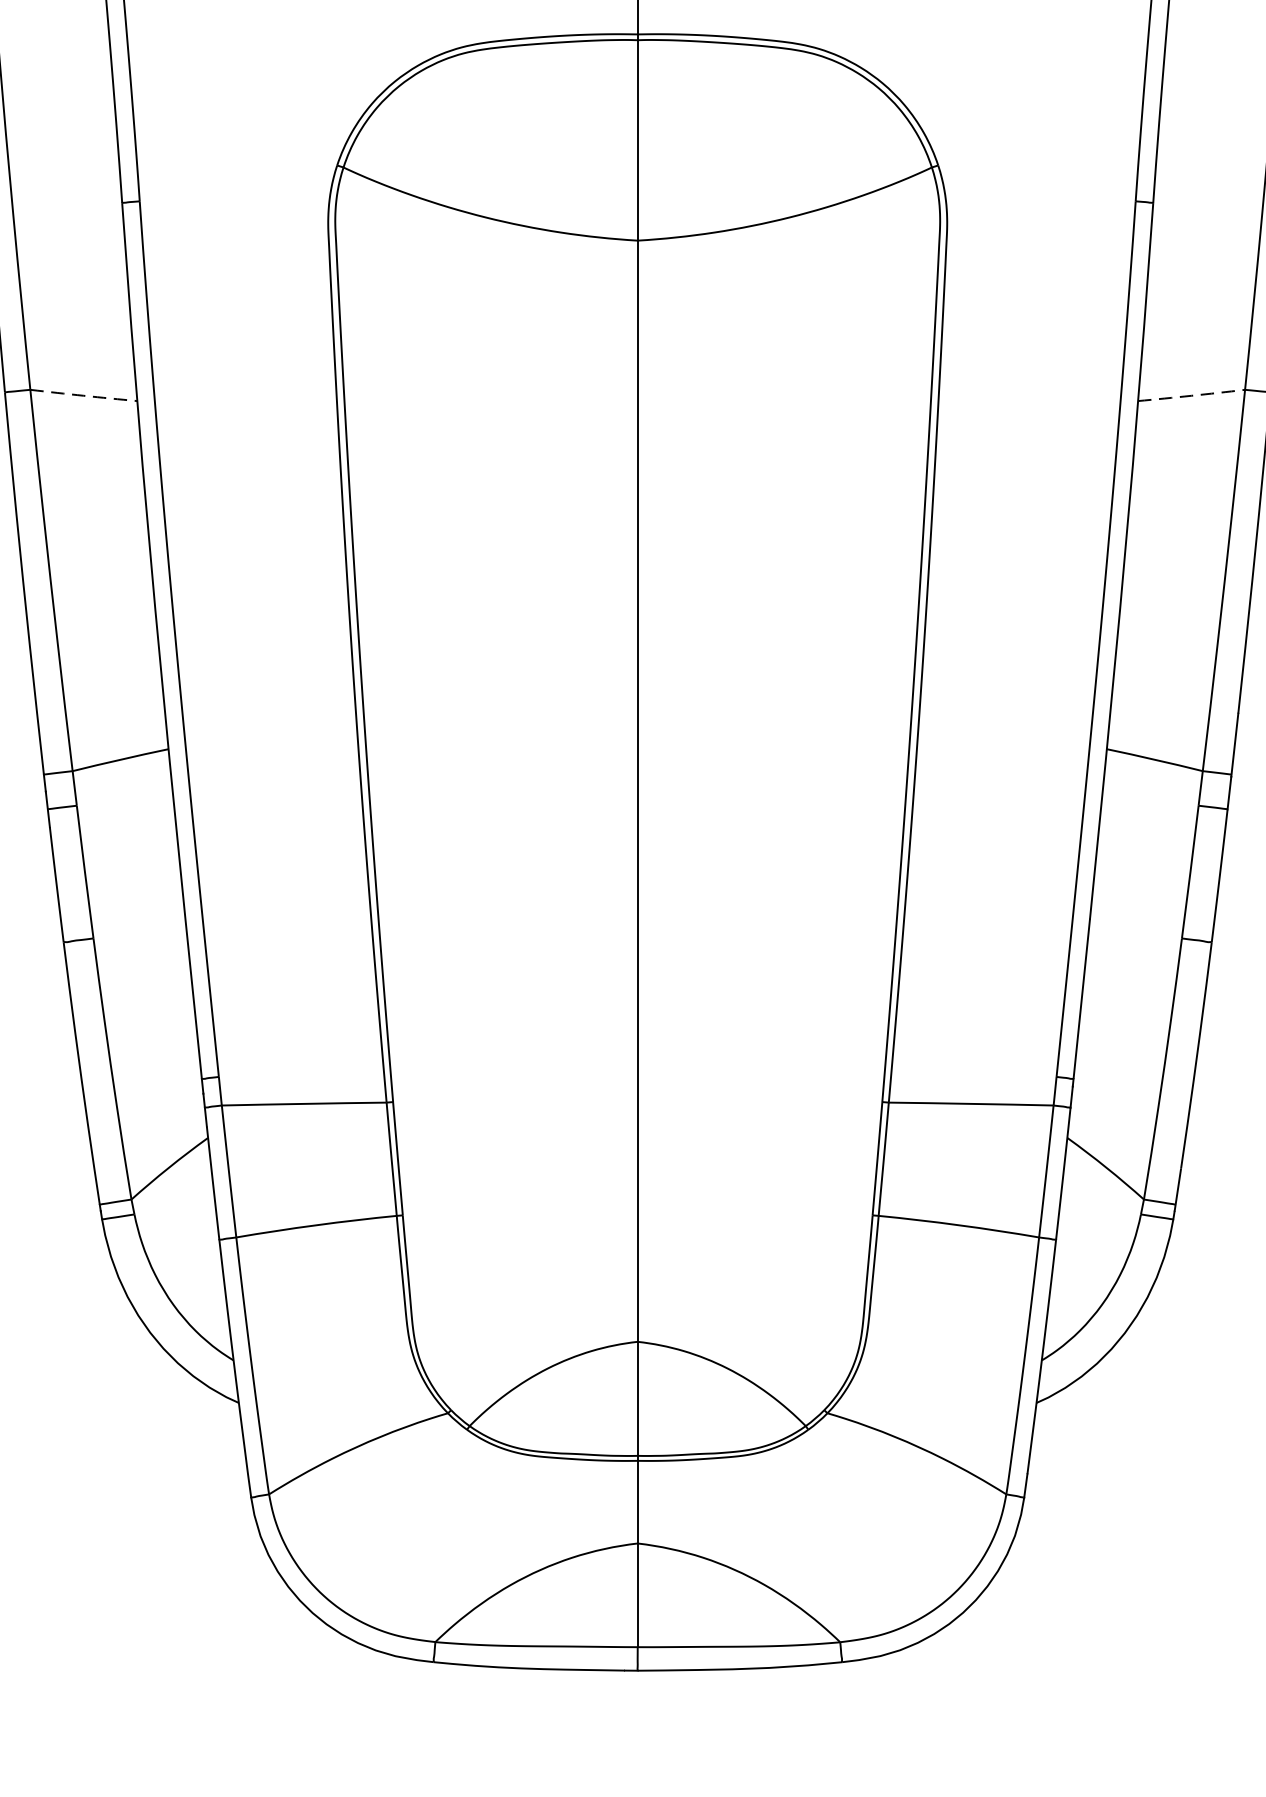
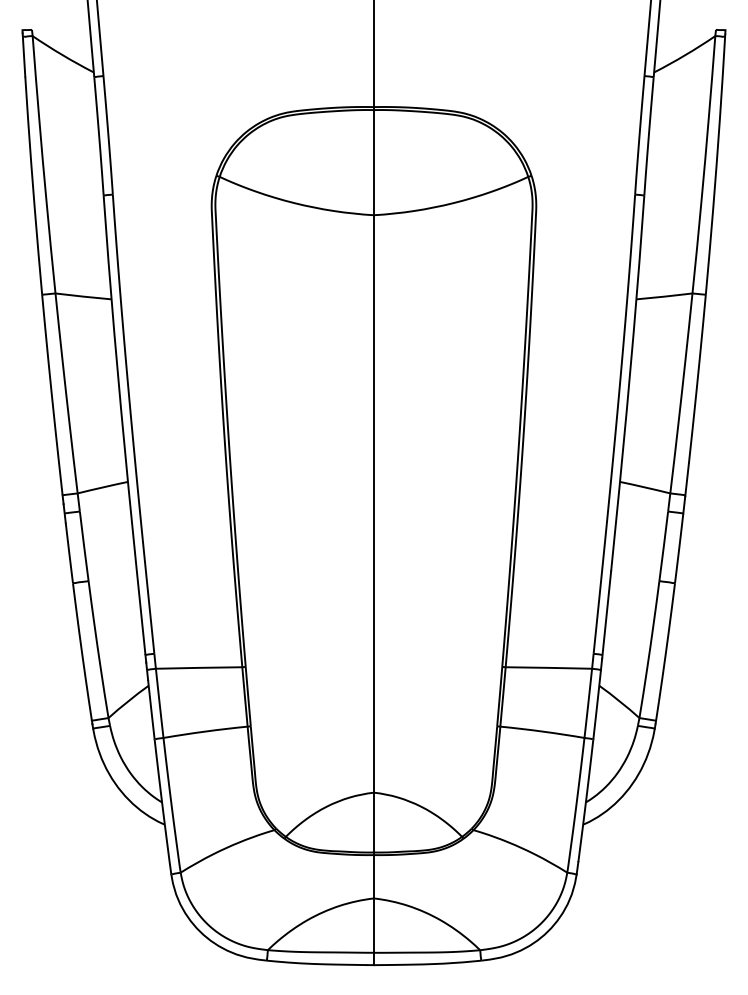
arc: (83, 395) -> (83, 296), dashed -> solid
arc: (1191, 395) -> (664, 296), dashed -> solid

